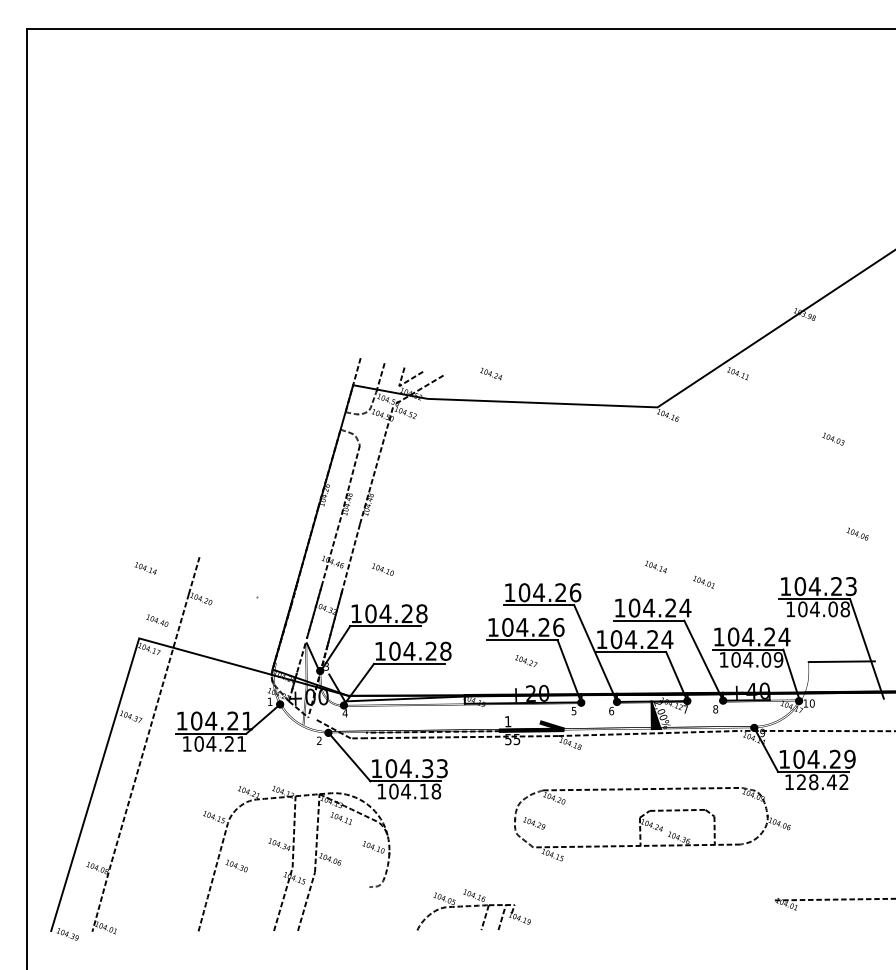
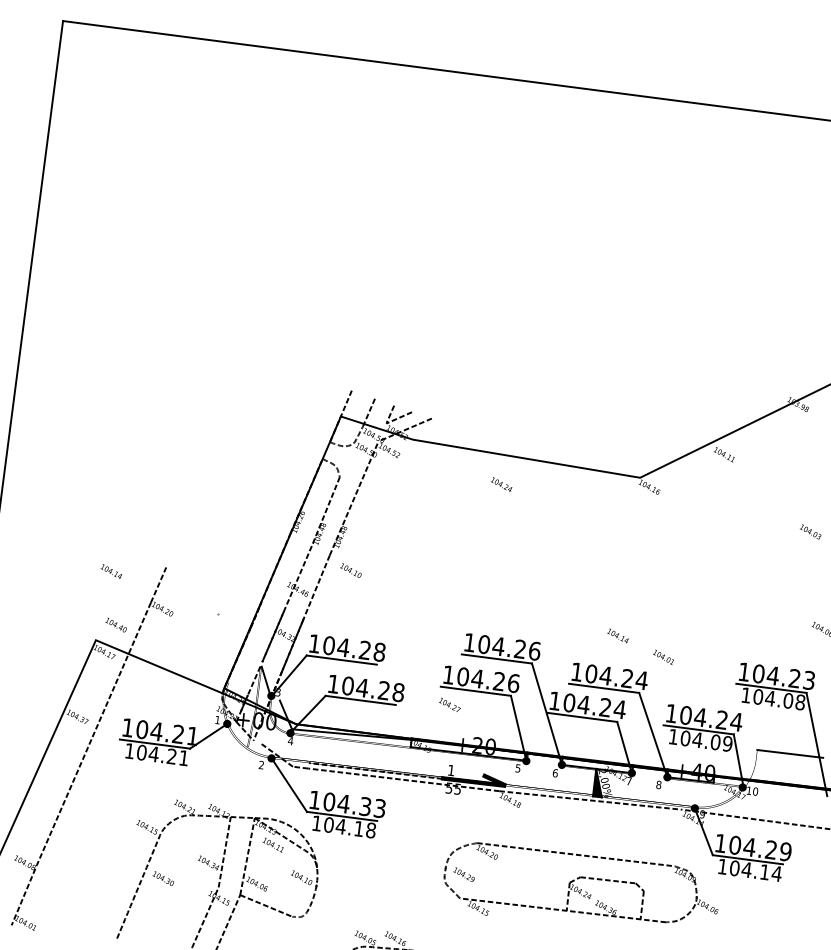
text: (491, 373) -> (502, 484), moved
text: (382, 569) -> (350, 570), moved
text: (526, 660) -> (450, 704), moved
text: (822, 782) -> (755, 871), 128.42 -> 104.14
line: (342, 879) -> (266, 905), added

